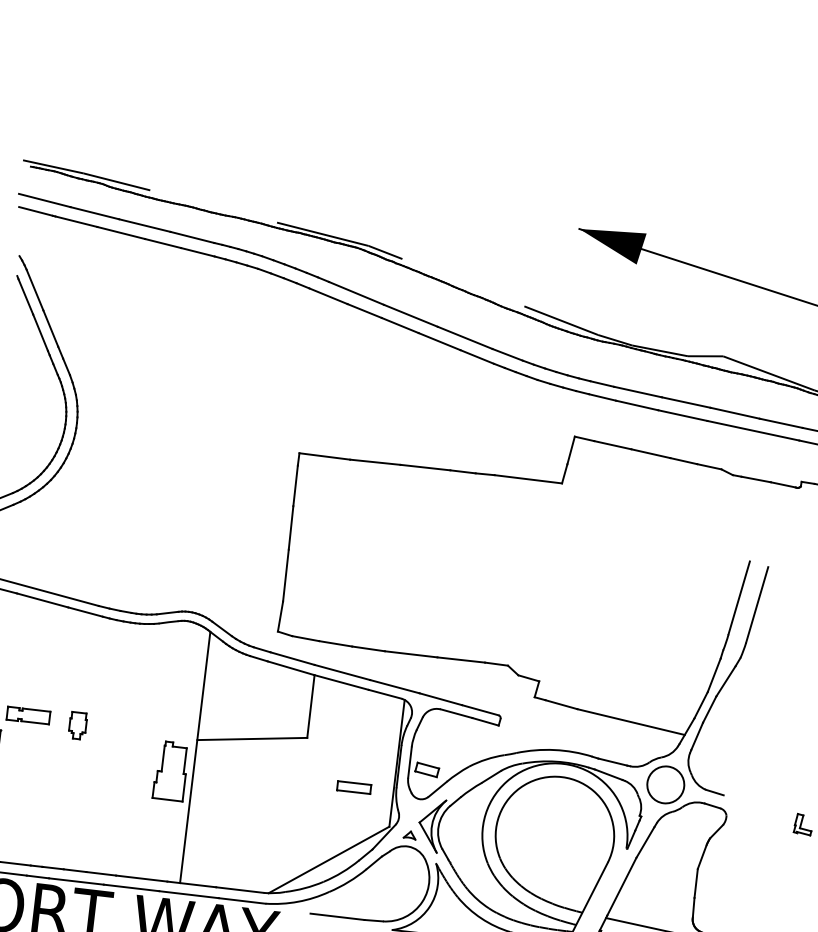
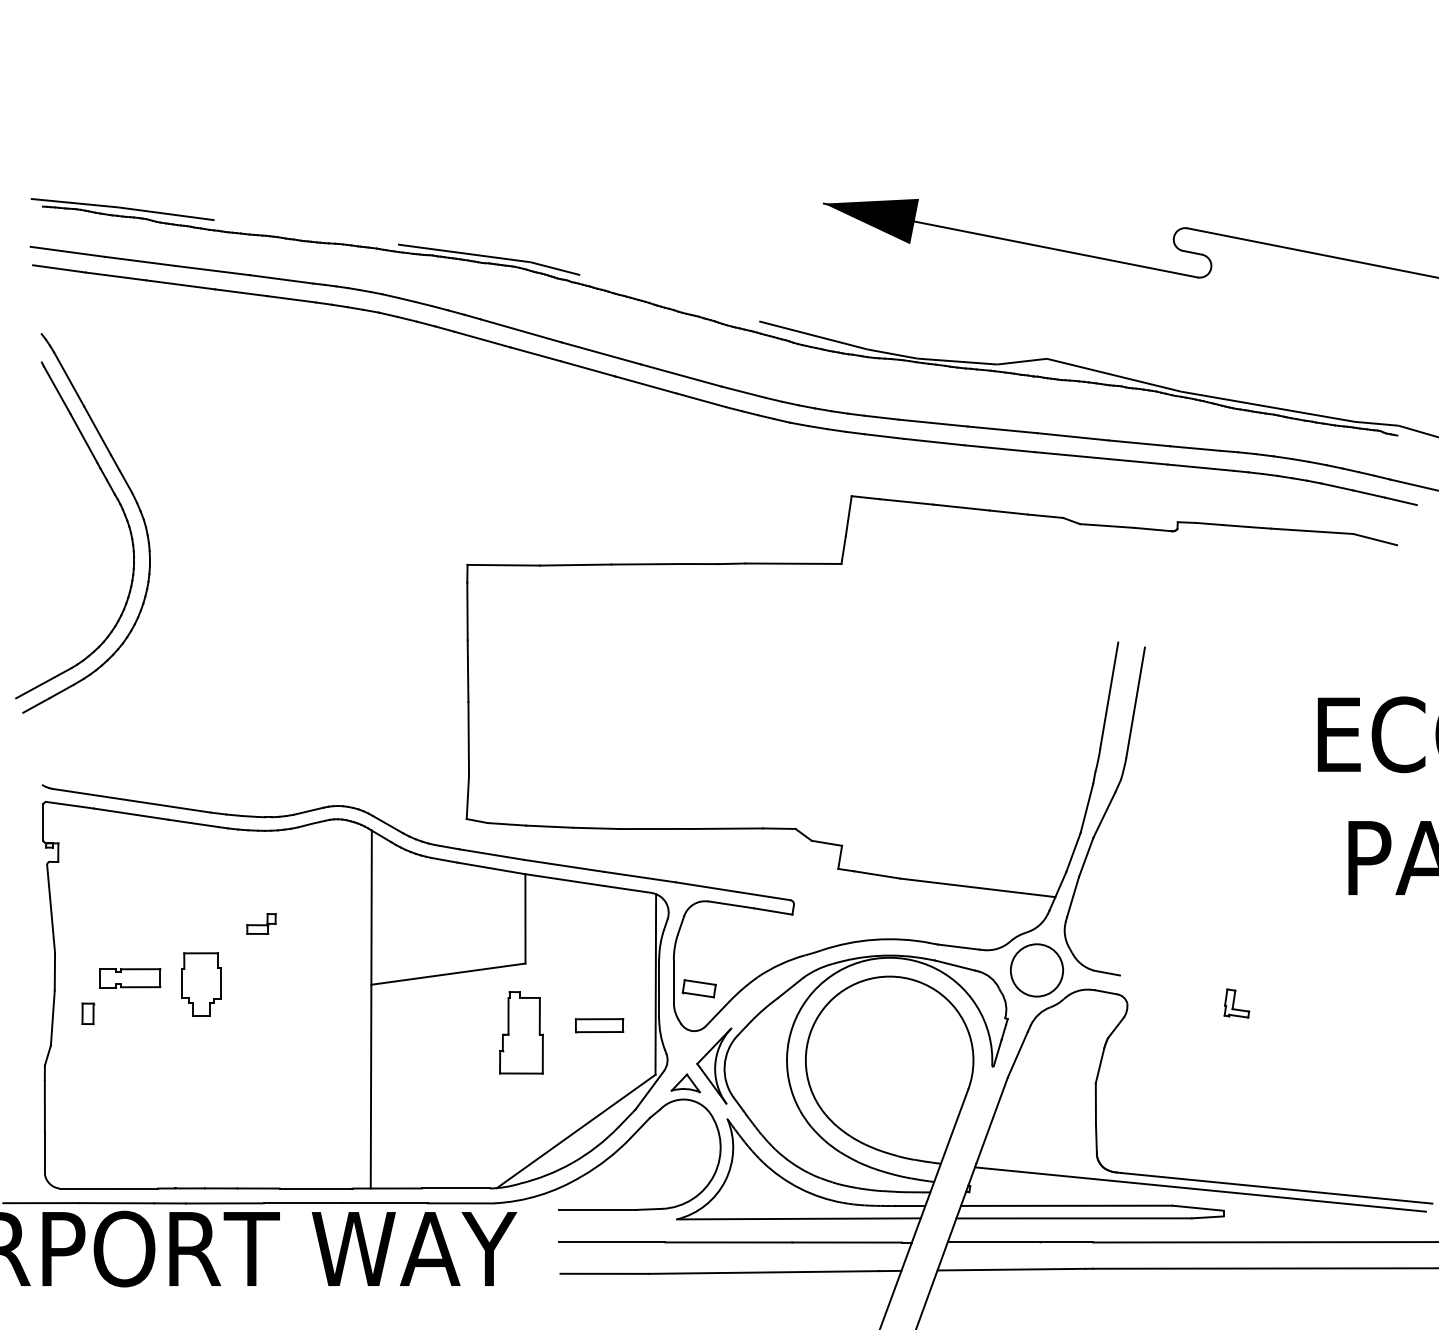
part: (125, 688) -> (261, 923), added
part: (78, 725) -> (201, 984), size x1.67
part: (171, 770) -> (521, 1032), moved
part: (409, 835) -> (685, 1083), size x1.67

